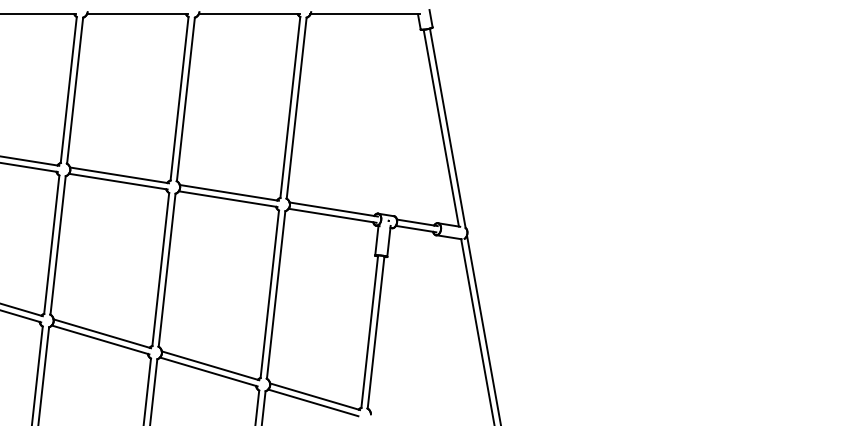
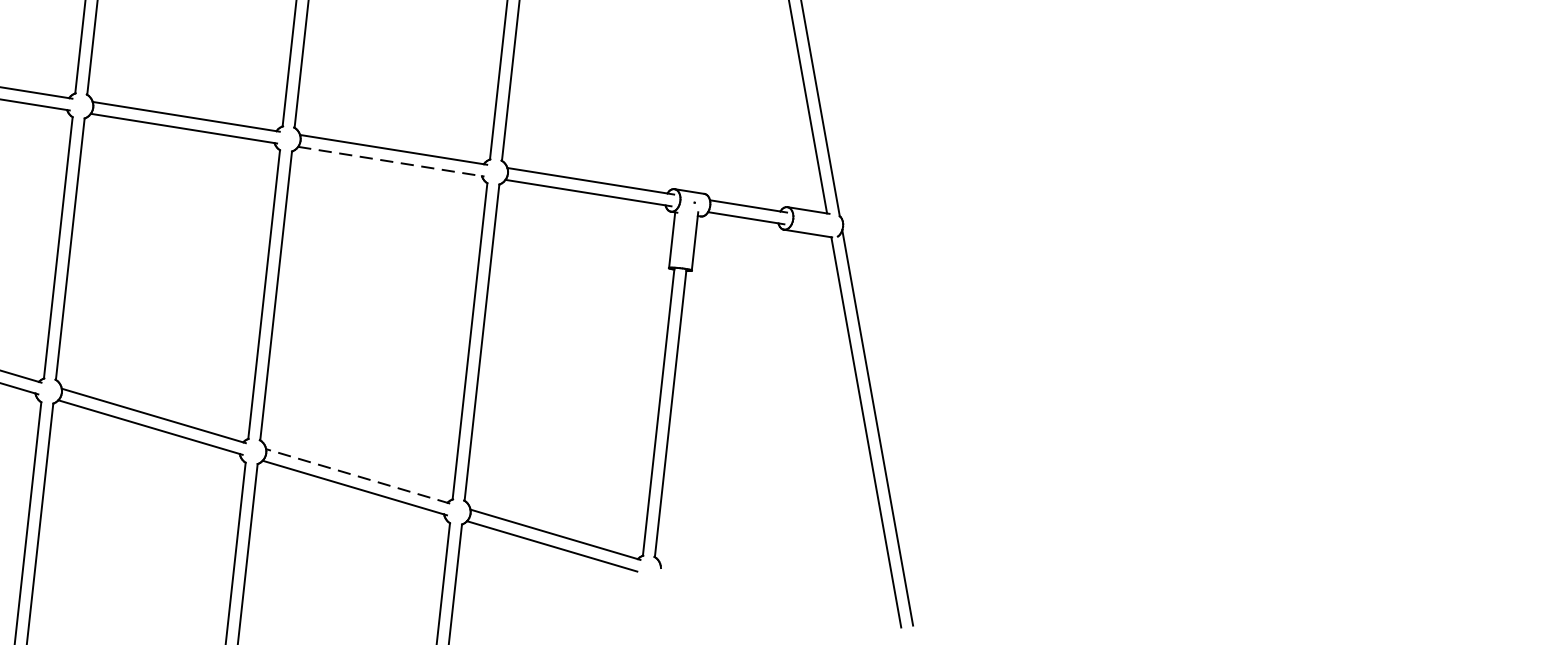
line: (228, 199) -> (392, 162), solid -> dashed
line: (210, 365) -> (358, 475), solid -> dashed

